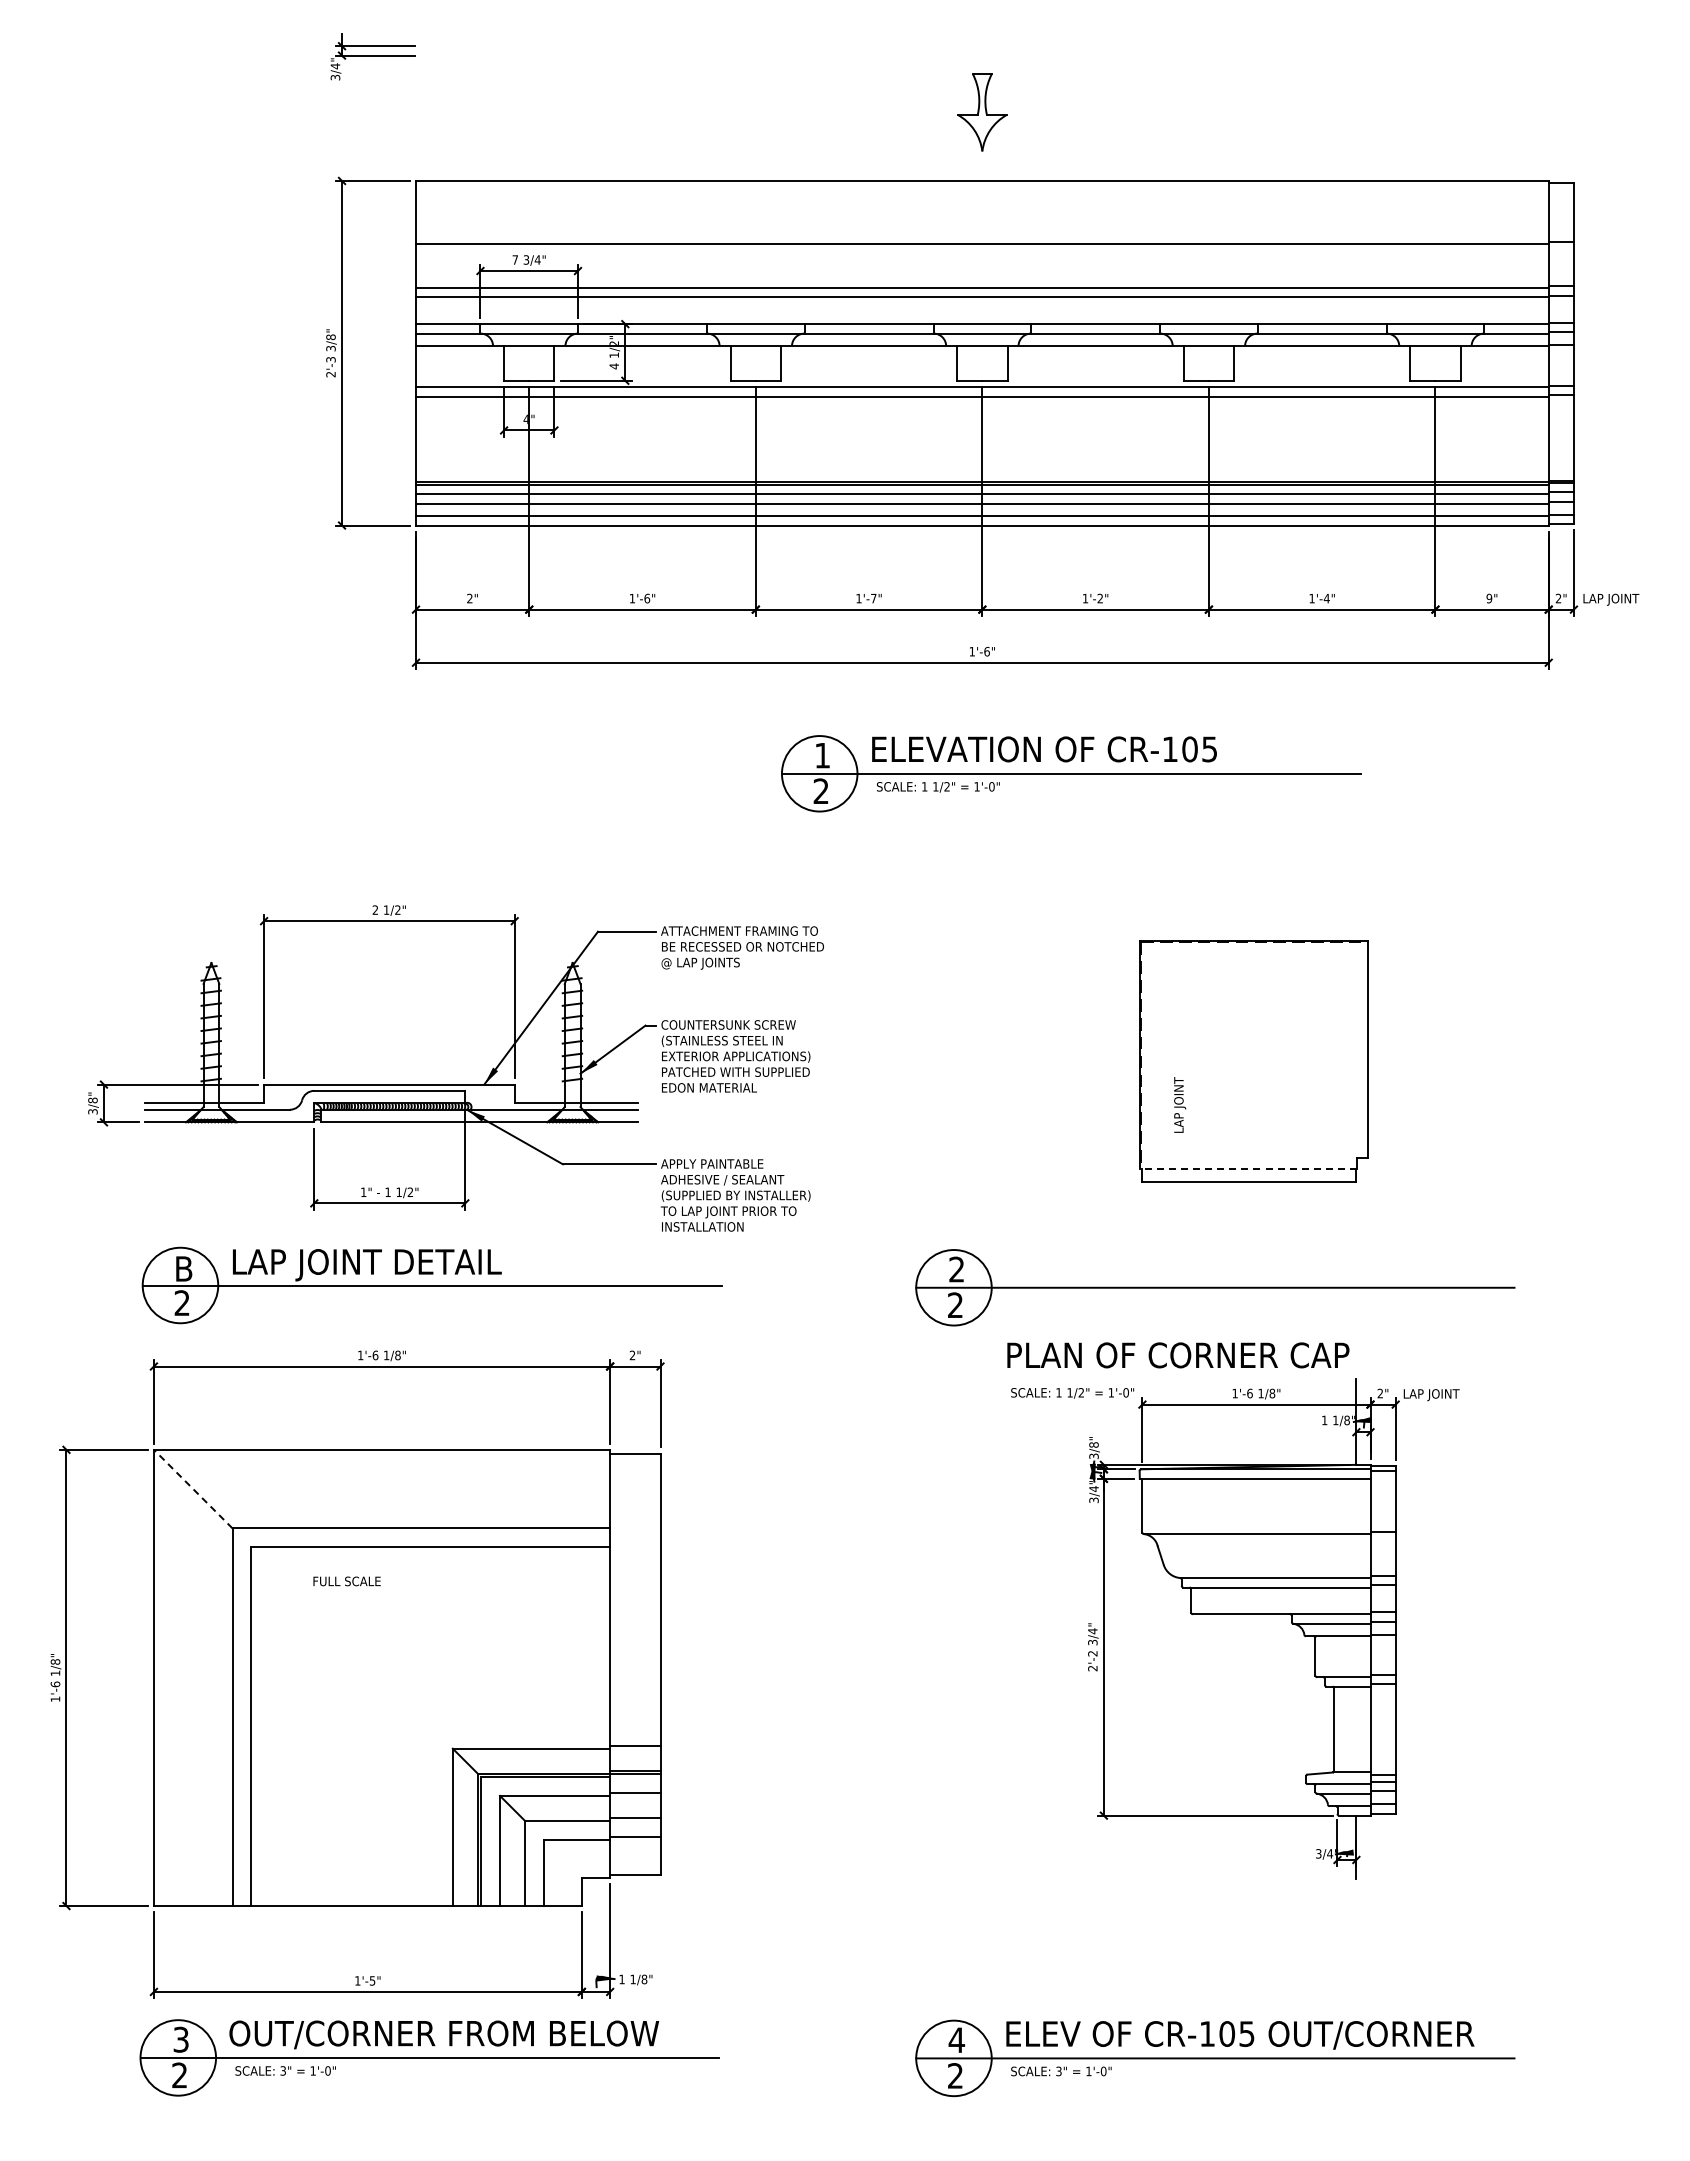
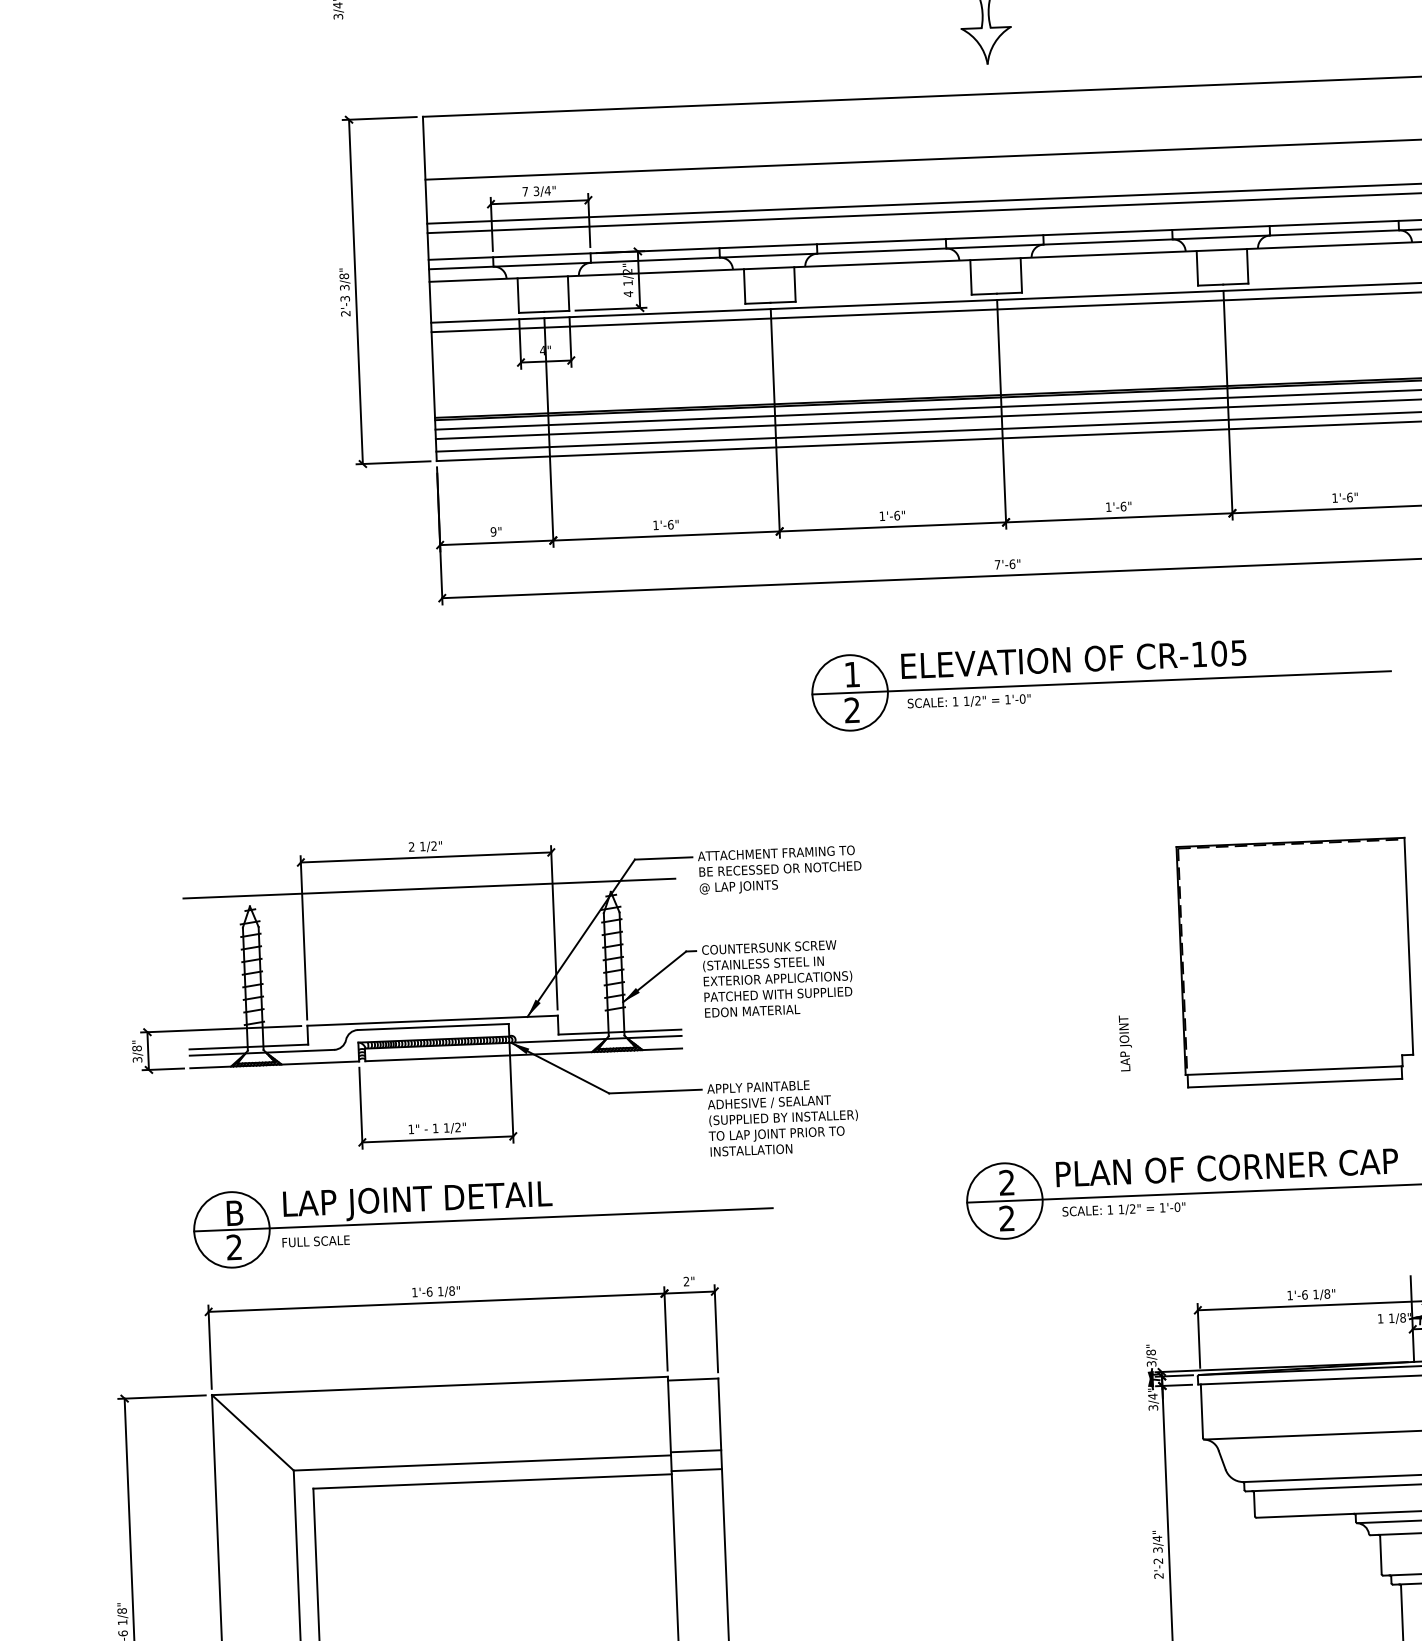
text: (469, 598) -> (493, 531), 2" -> 9"
text: (873, 598) -> (896, 515), 1'-7" -> 1'-6"
text: (1100, 598) -> (1123, 506), 1'-2" -> 1'-6"
text: (1326, 598) -> (1349, 497), 1'-4" -> 1'-6"
text: (971, 651) -> (996, 564), 1'-6" -> 7'-6"
line: (391, 952) -> (429, 888), added
text: (1180, 1104) -> (1126, 1042), moved
line: (1248, 1168) -> (1294, 1070), dashed -> solid
text: (1178, 1355) -> (1227, 1167), moved
text: (1072, 1393) -> (1123, 1210), moved
line: (193, 1489) -> (253, 1433), dashed -> solid
line: (635, 1525) -> (696, 1451), added
line: (635, 1544) -> (697, 1470), added
text: (346, 1581) -> (315, 1241), moved

